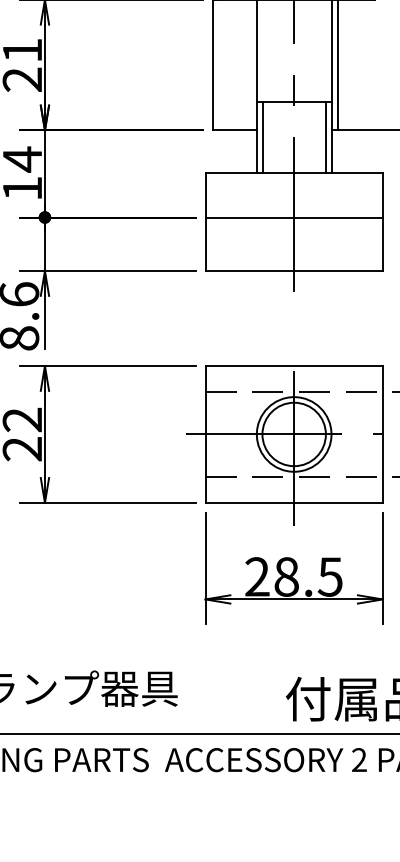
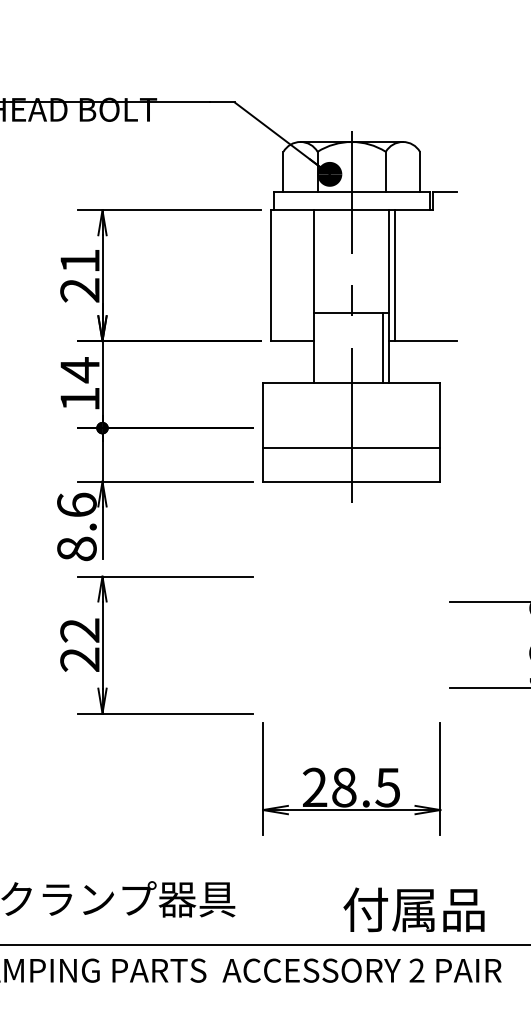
line: (262, 137) -> (320, 348), removed
line: (293, 217) -> (351, 448), moved
part: (284, 445) -> (342, 656), removed

